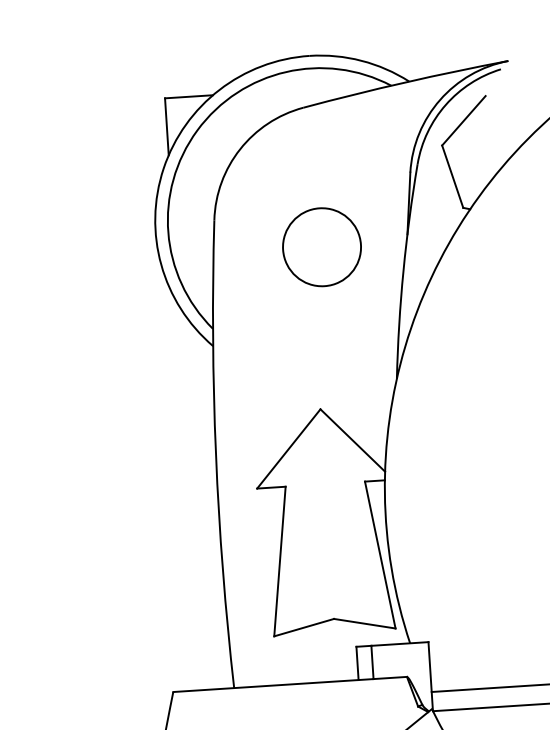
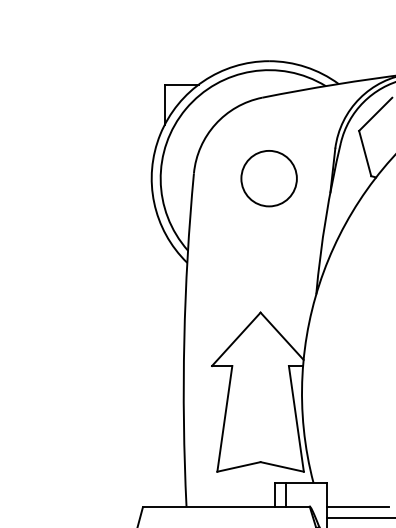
circle: (321, 247) -> (268, 178), moved
line: (473, 672) -> (357, 506), added

